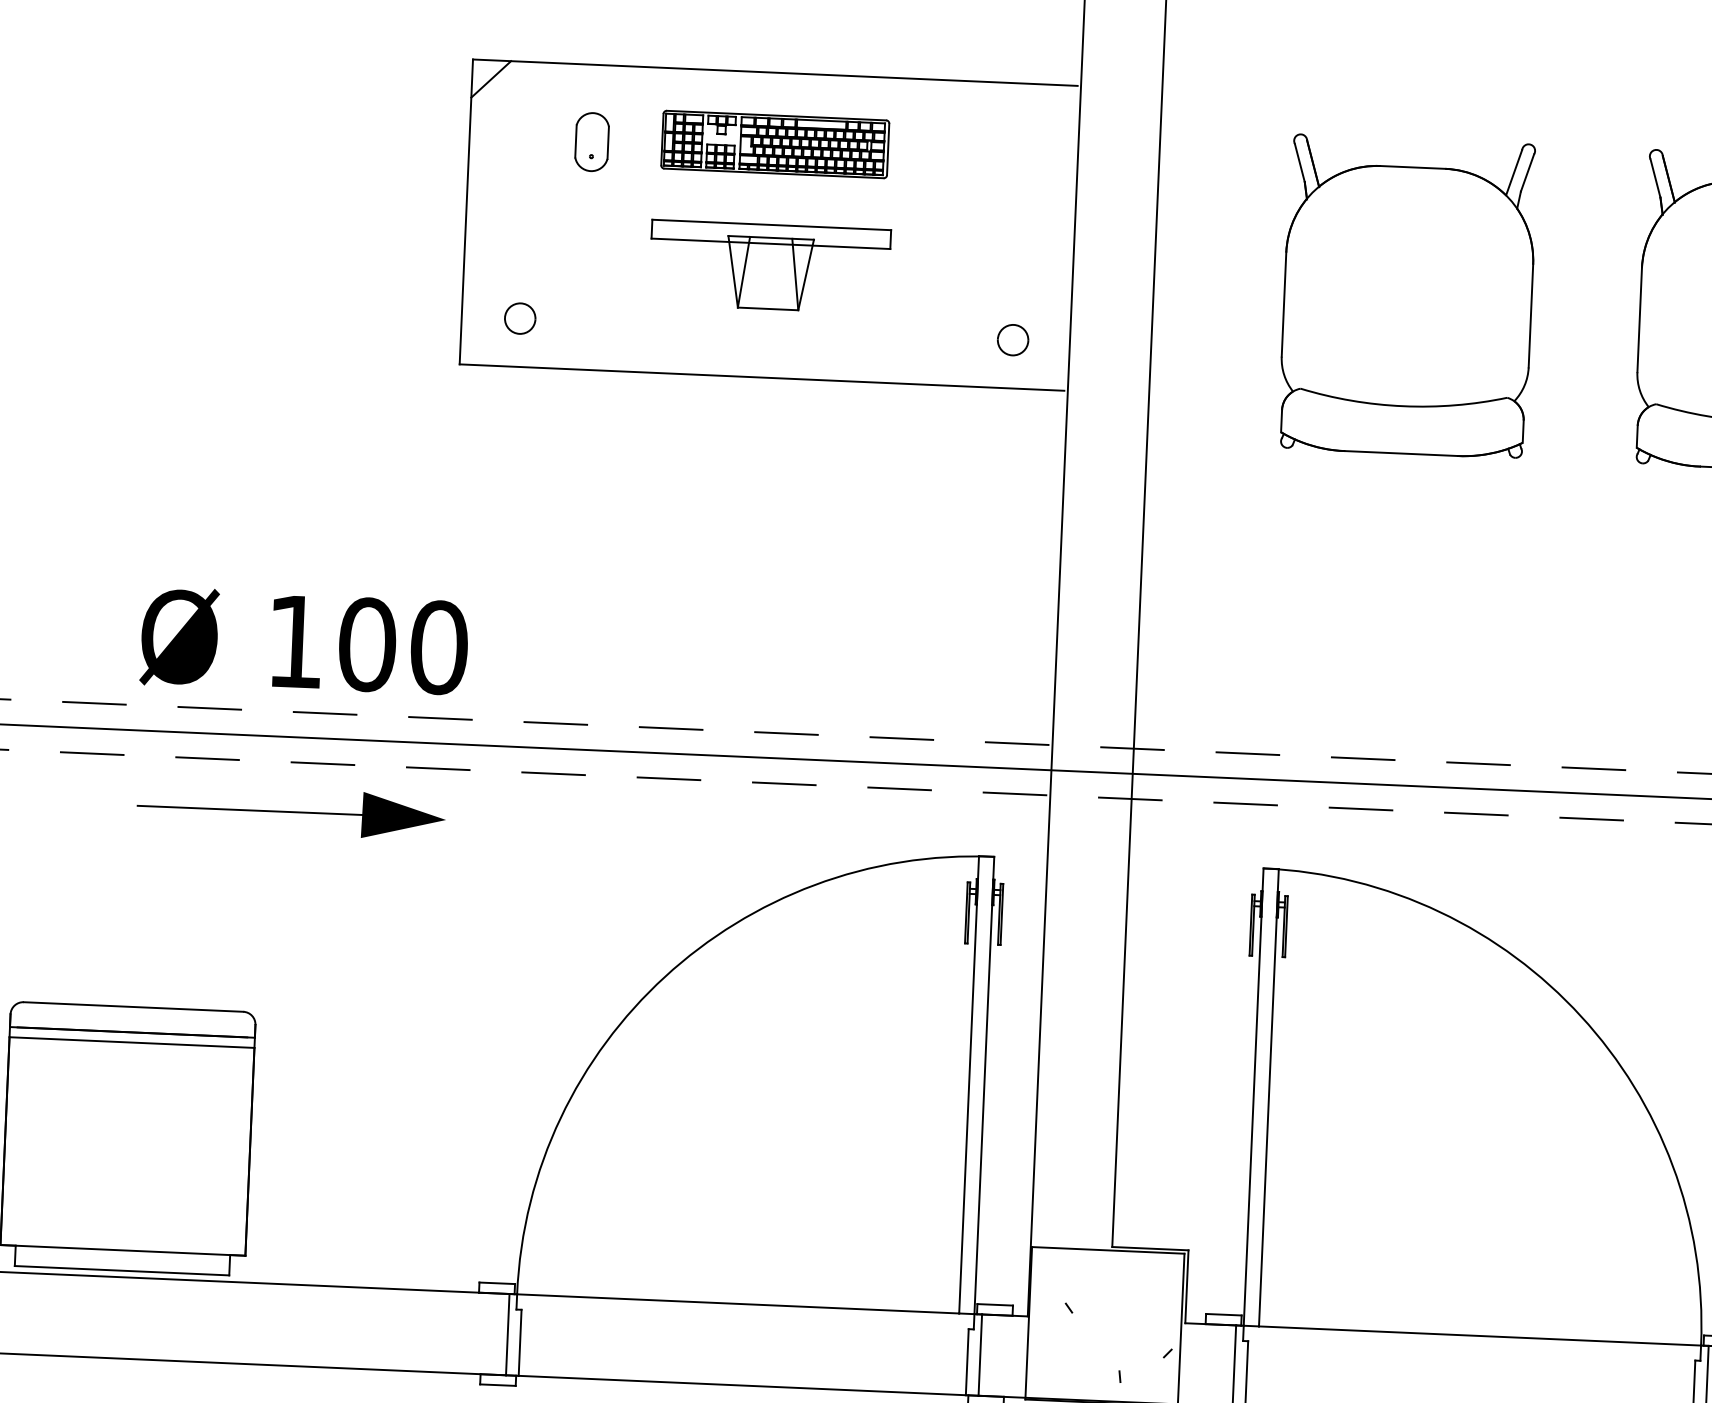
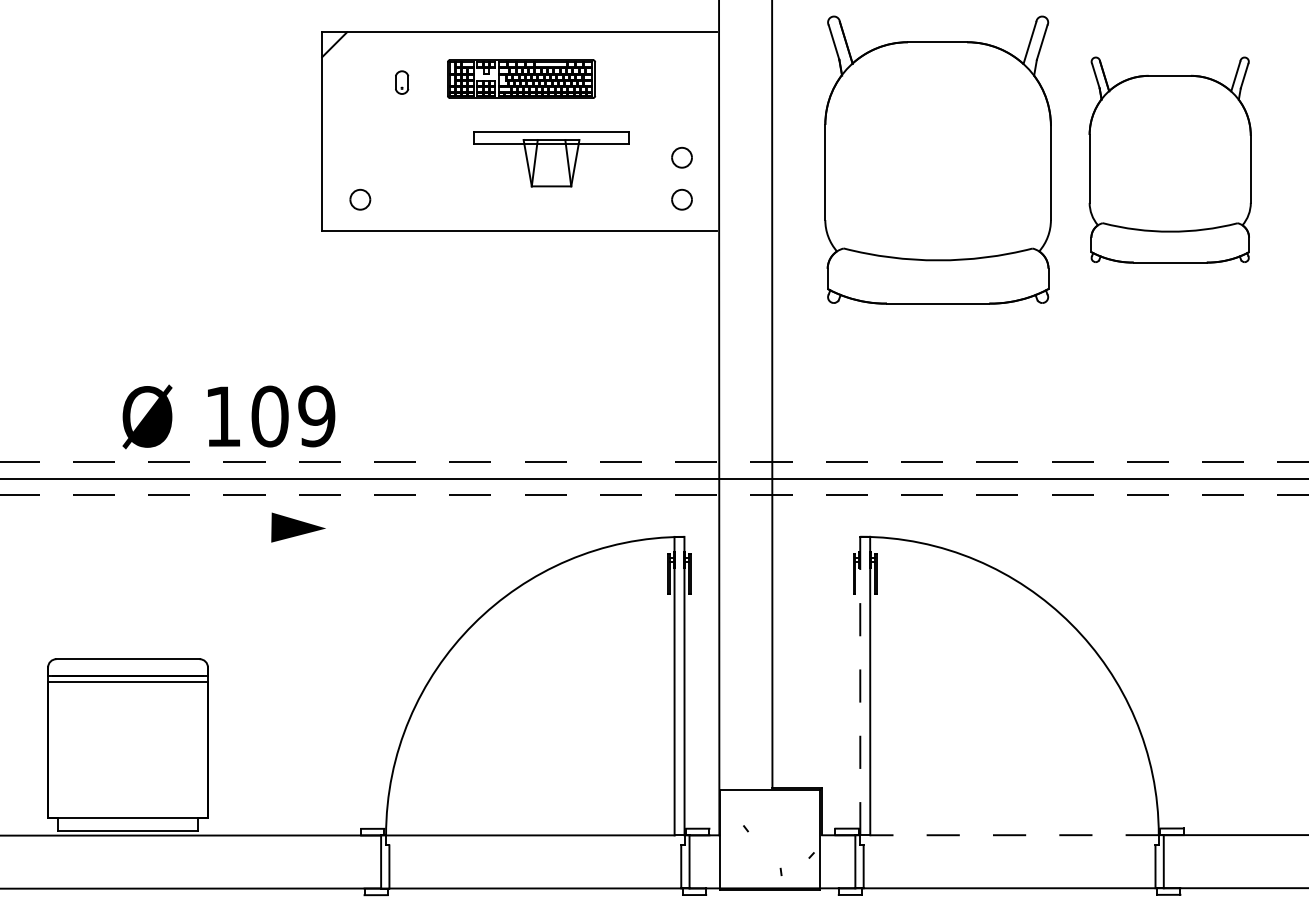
part: (591, 141) -> (401, 82), size x0.6
part: (769, 267) -> (551, 159), moved
part: (1015, 275) -> (681, 157), added
part: (1407, 295) -> (937, 159), size x1.4
text: (438, 647) -> (316, 416), 100 -> 109
line: (250, 809) -> (198, 527), removed
line: (1254, 1096) -> (860, 685), solid -> dashed
line: (1479, 1336) -> (1014, 835), solid -> dashed

